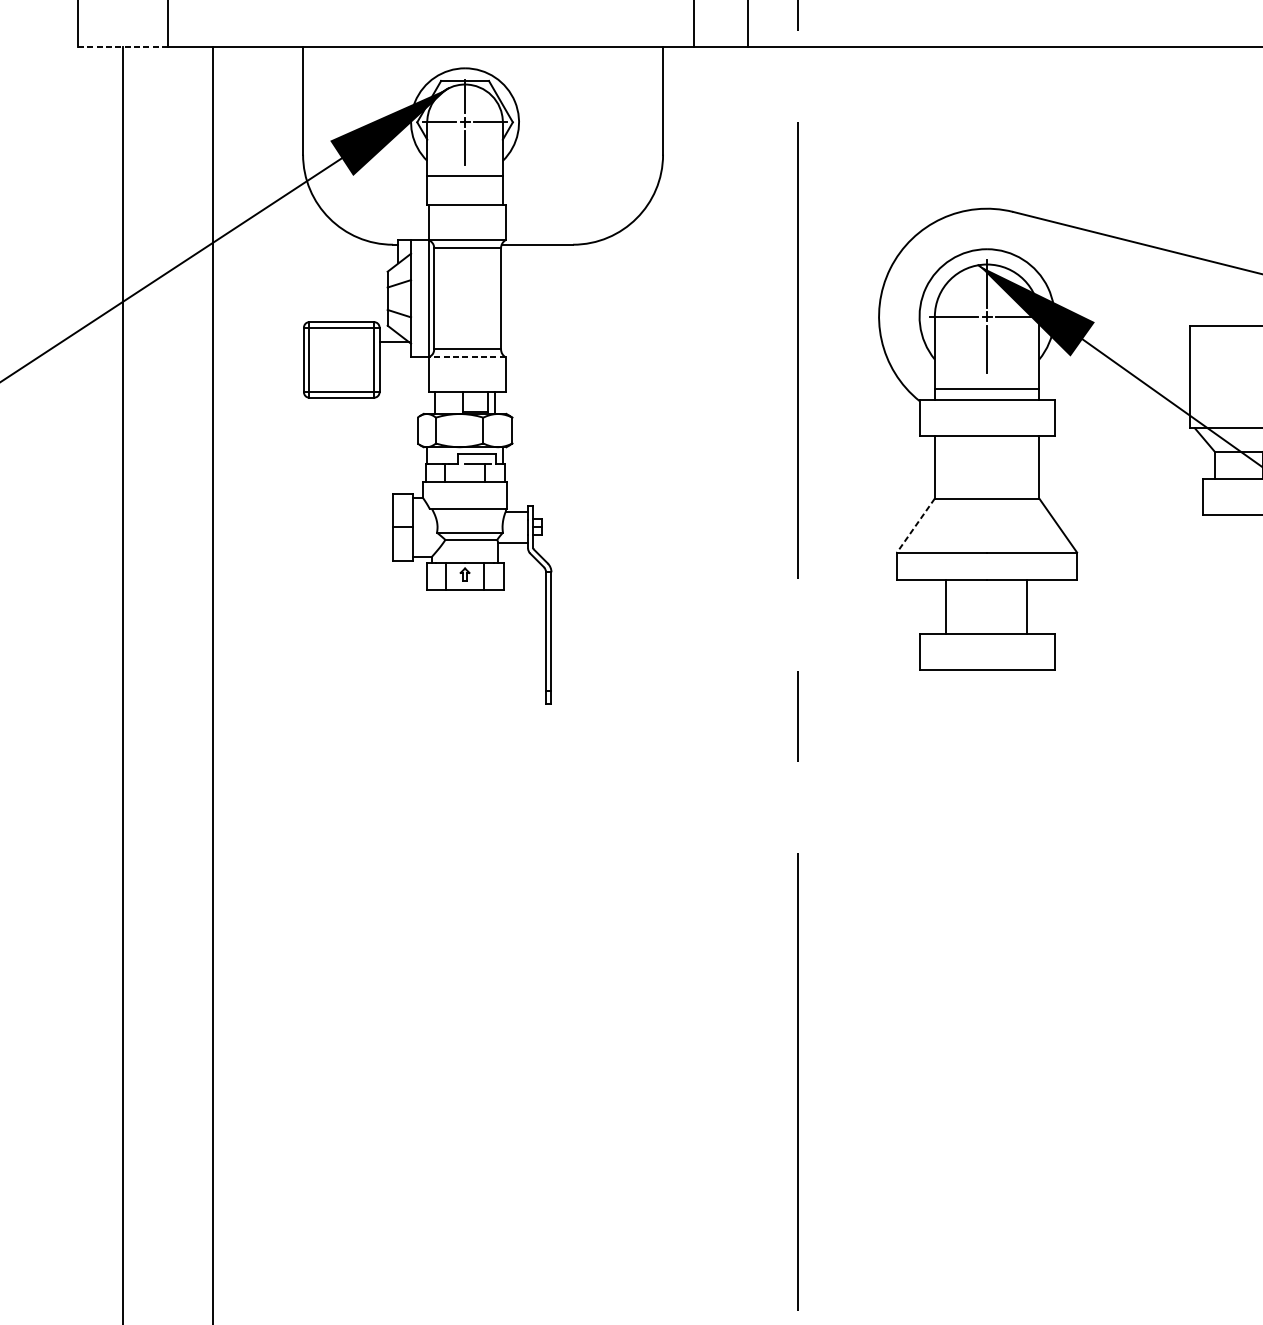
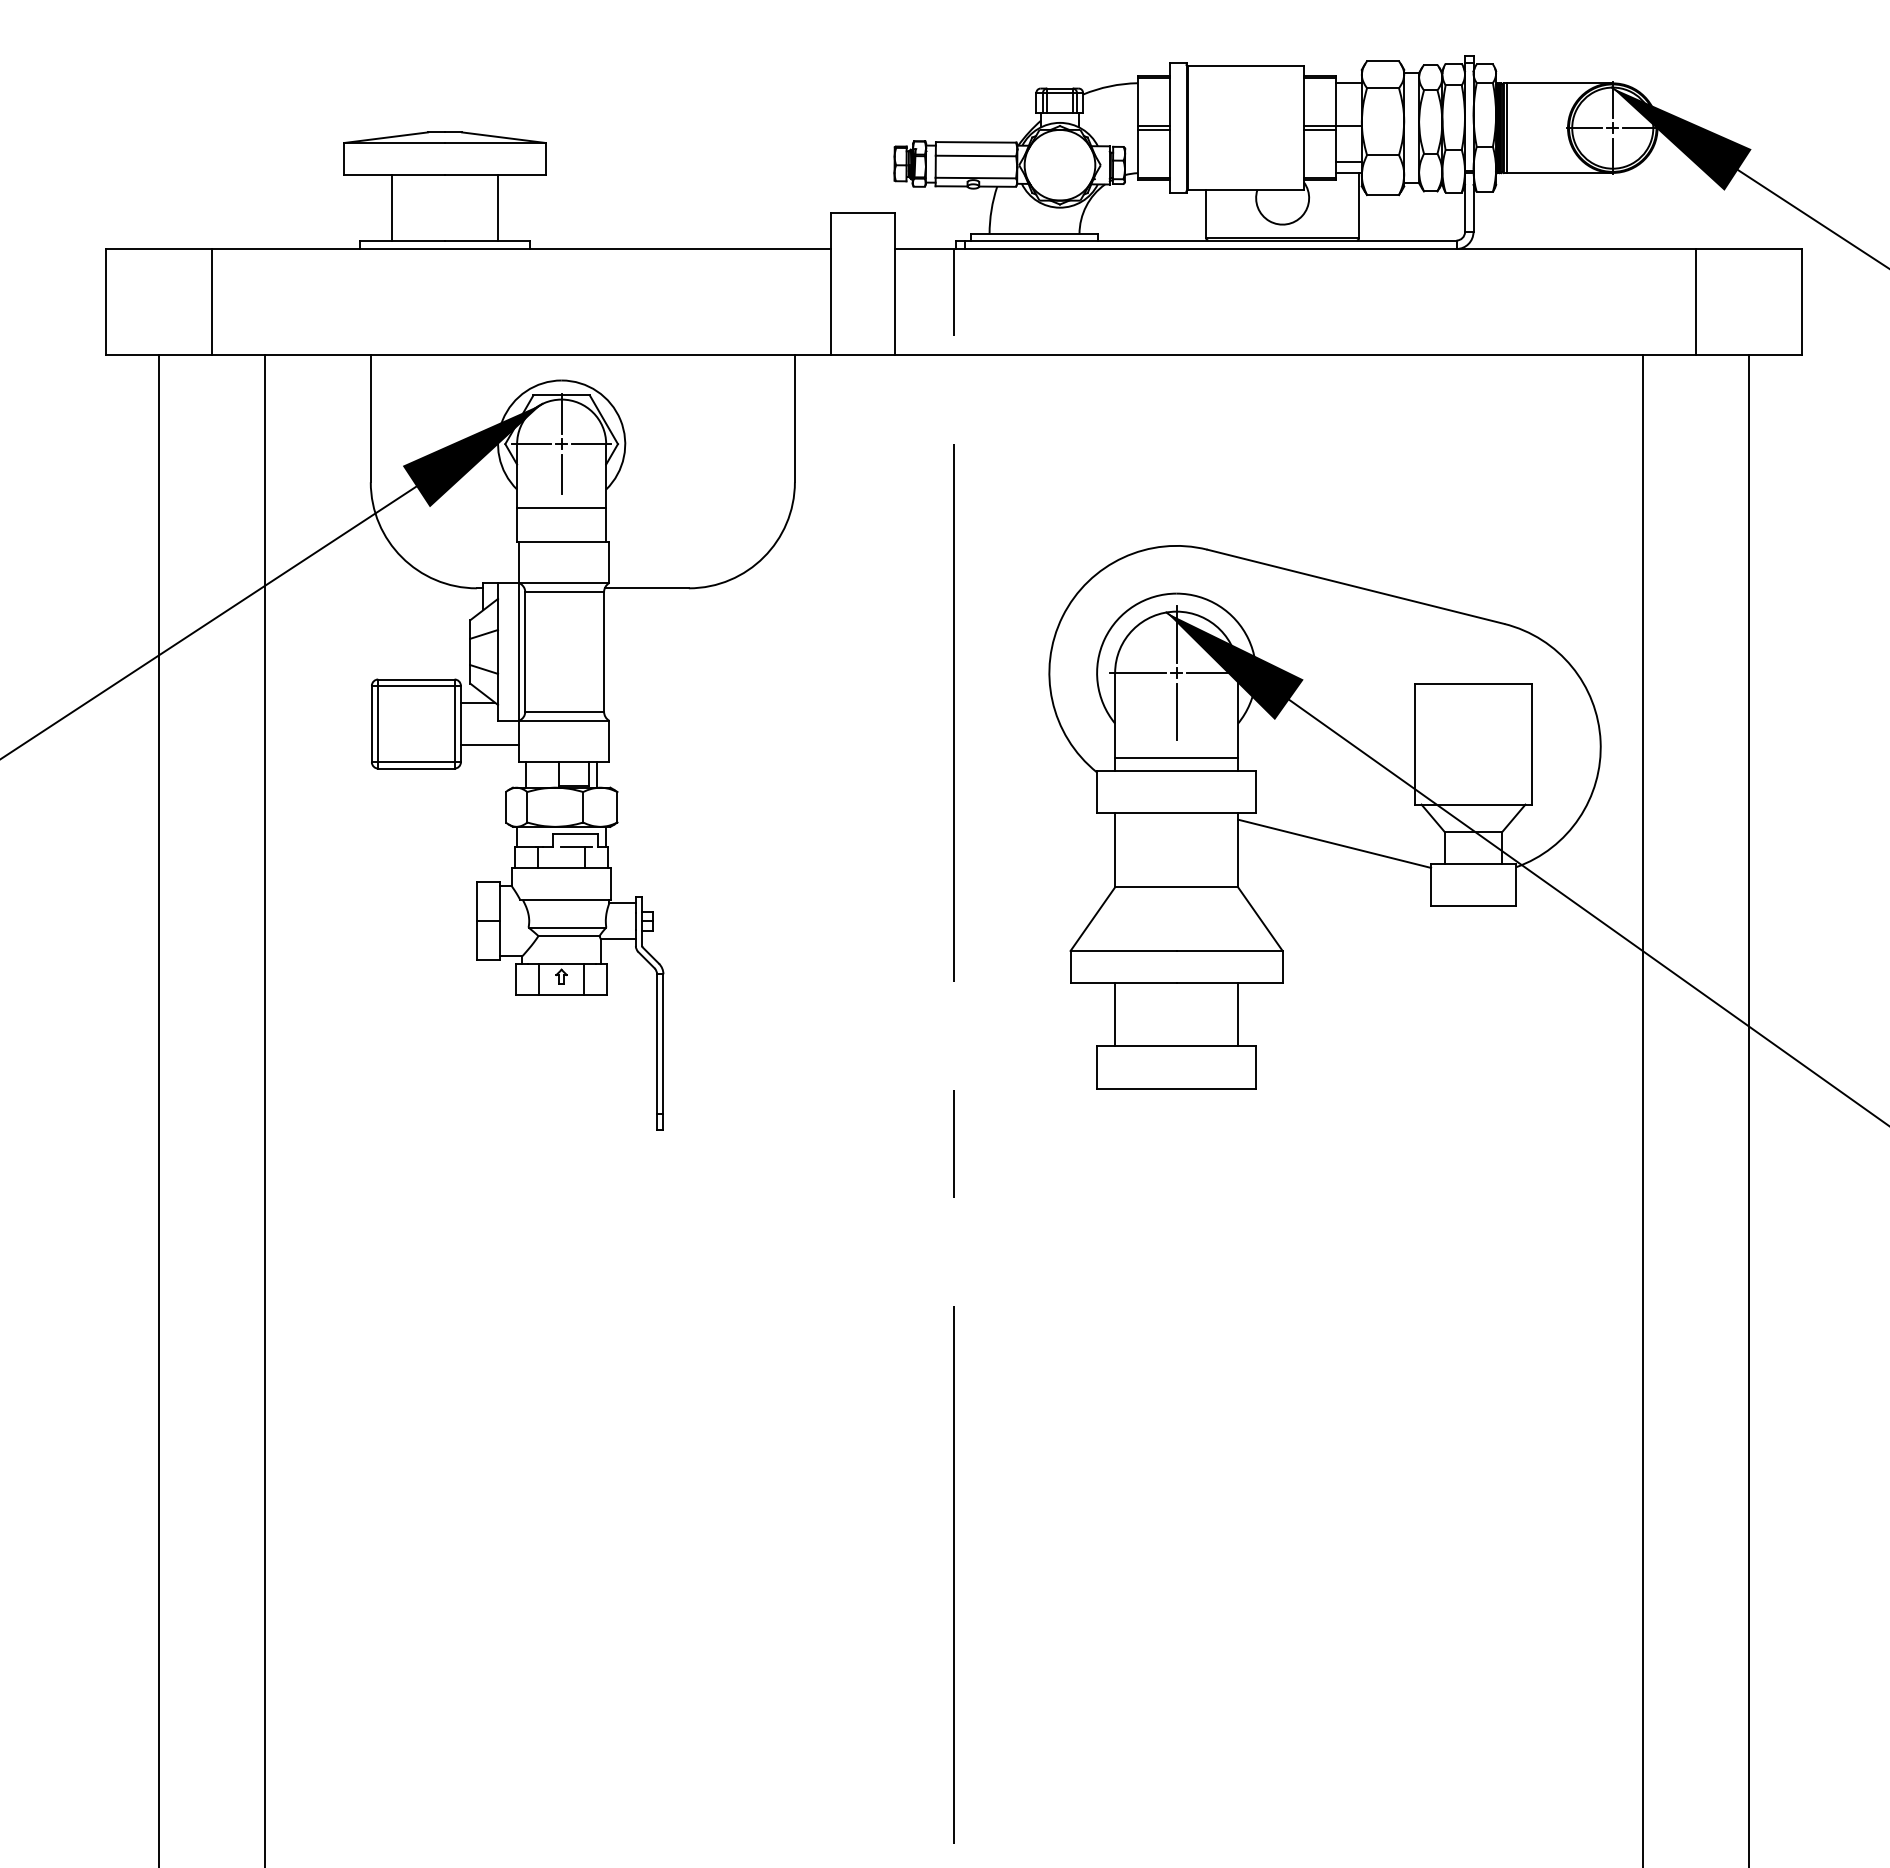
line: (123, 47) -> (159, 355), dashed -> solid
line: (466, 356) -> (563, 720), dashed -> solid
line: (403, 378) -> (489, 745), added
line: (1121, 461) -> (1334, 843), added
line: (915, 525) -> (1092, 919), dashed -> solid
line: (946, 606) -> (1238, 1014), moved
line: (1026, 606) -> (1115, 1014), moved

